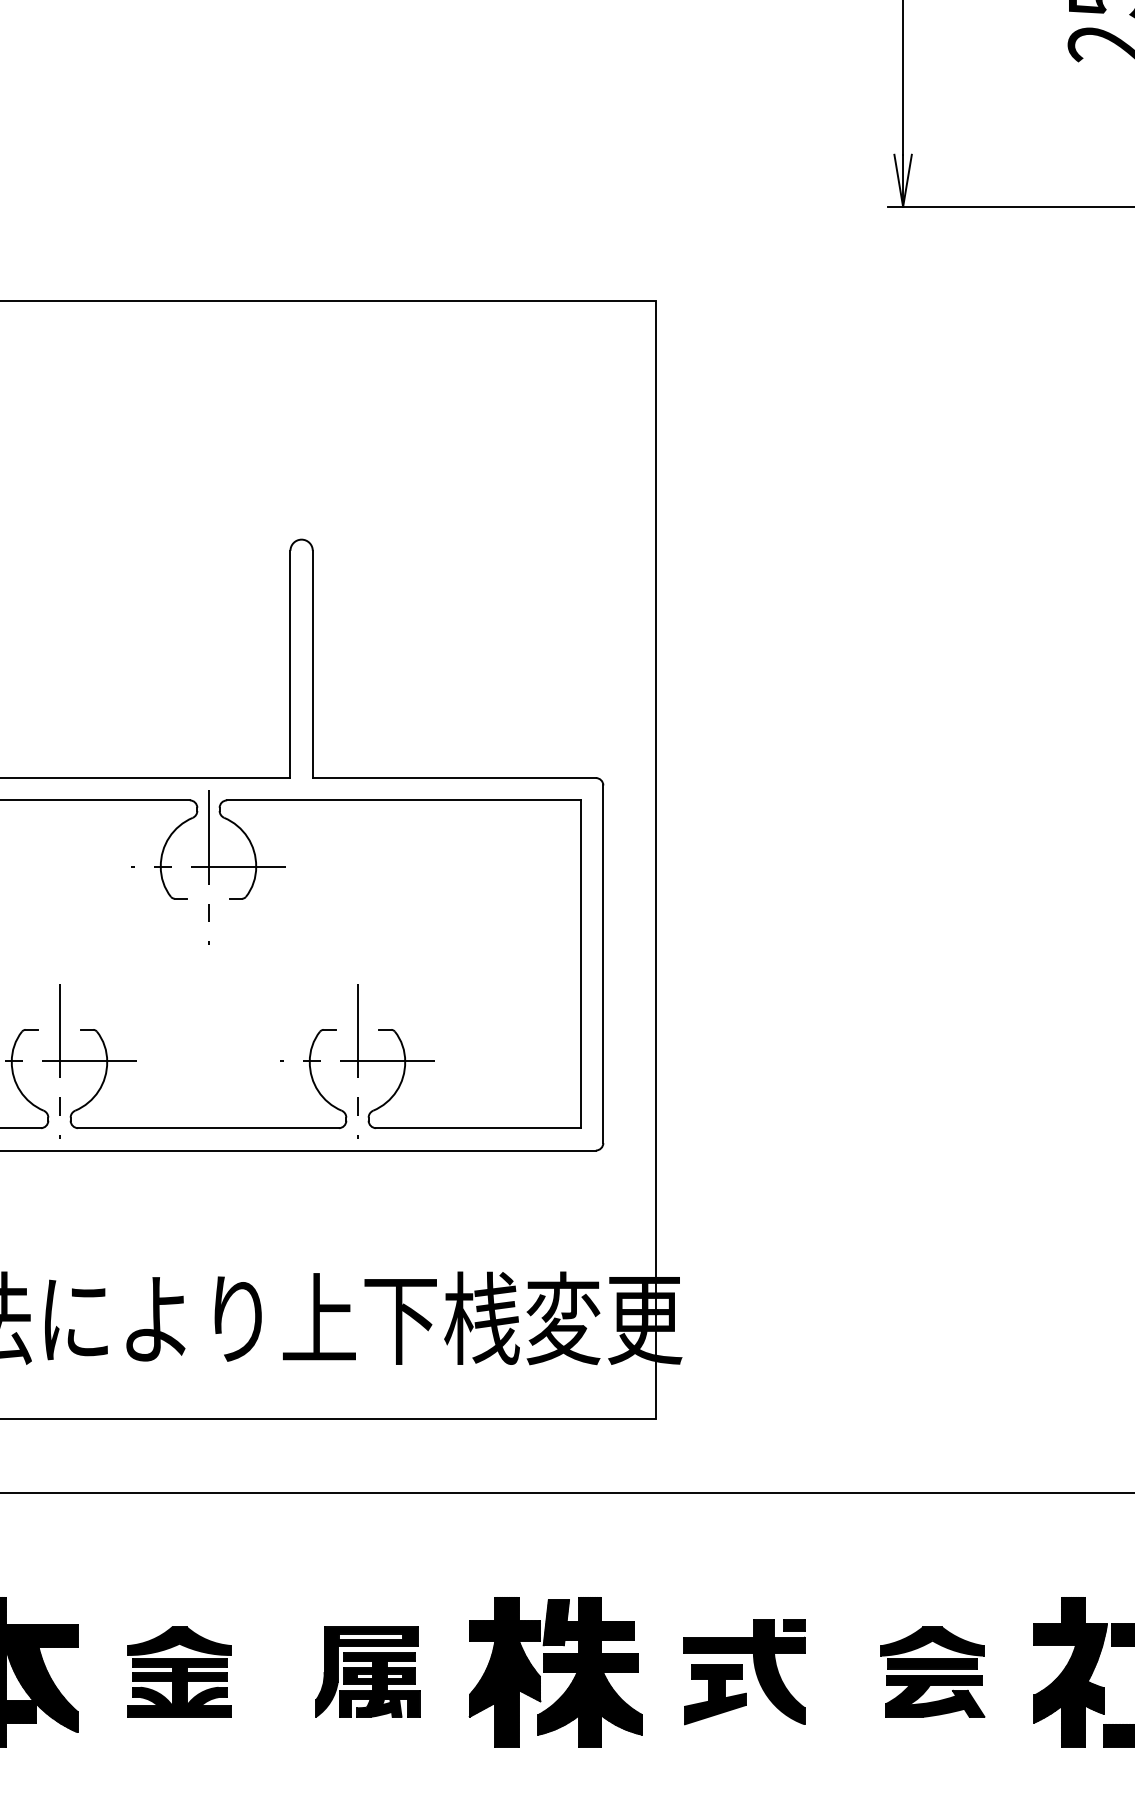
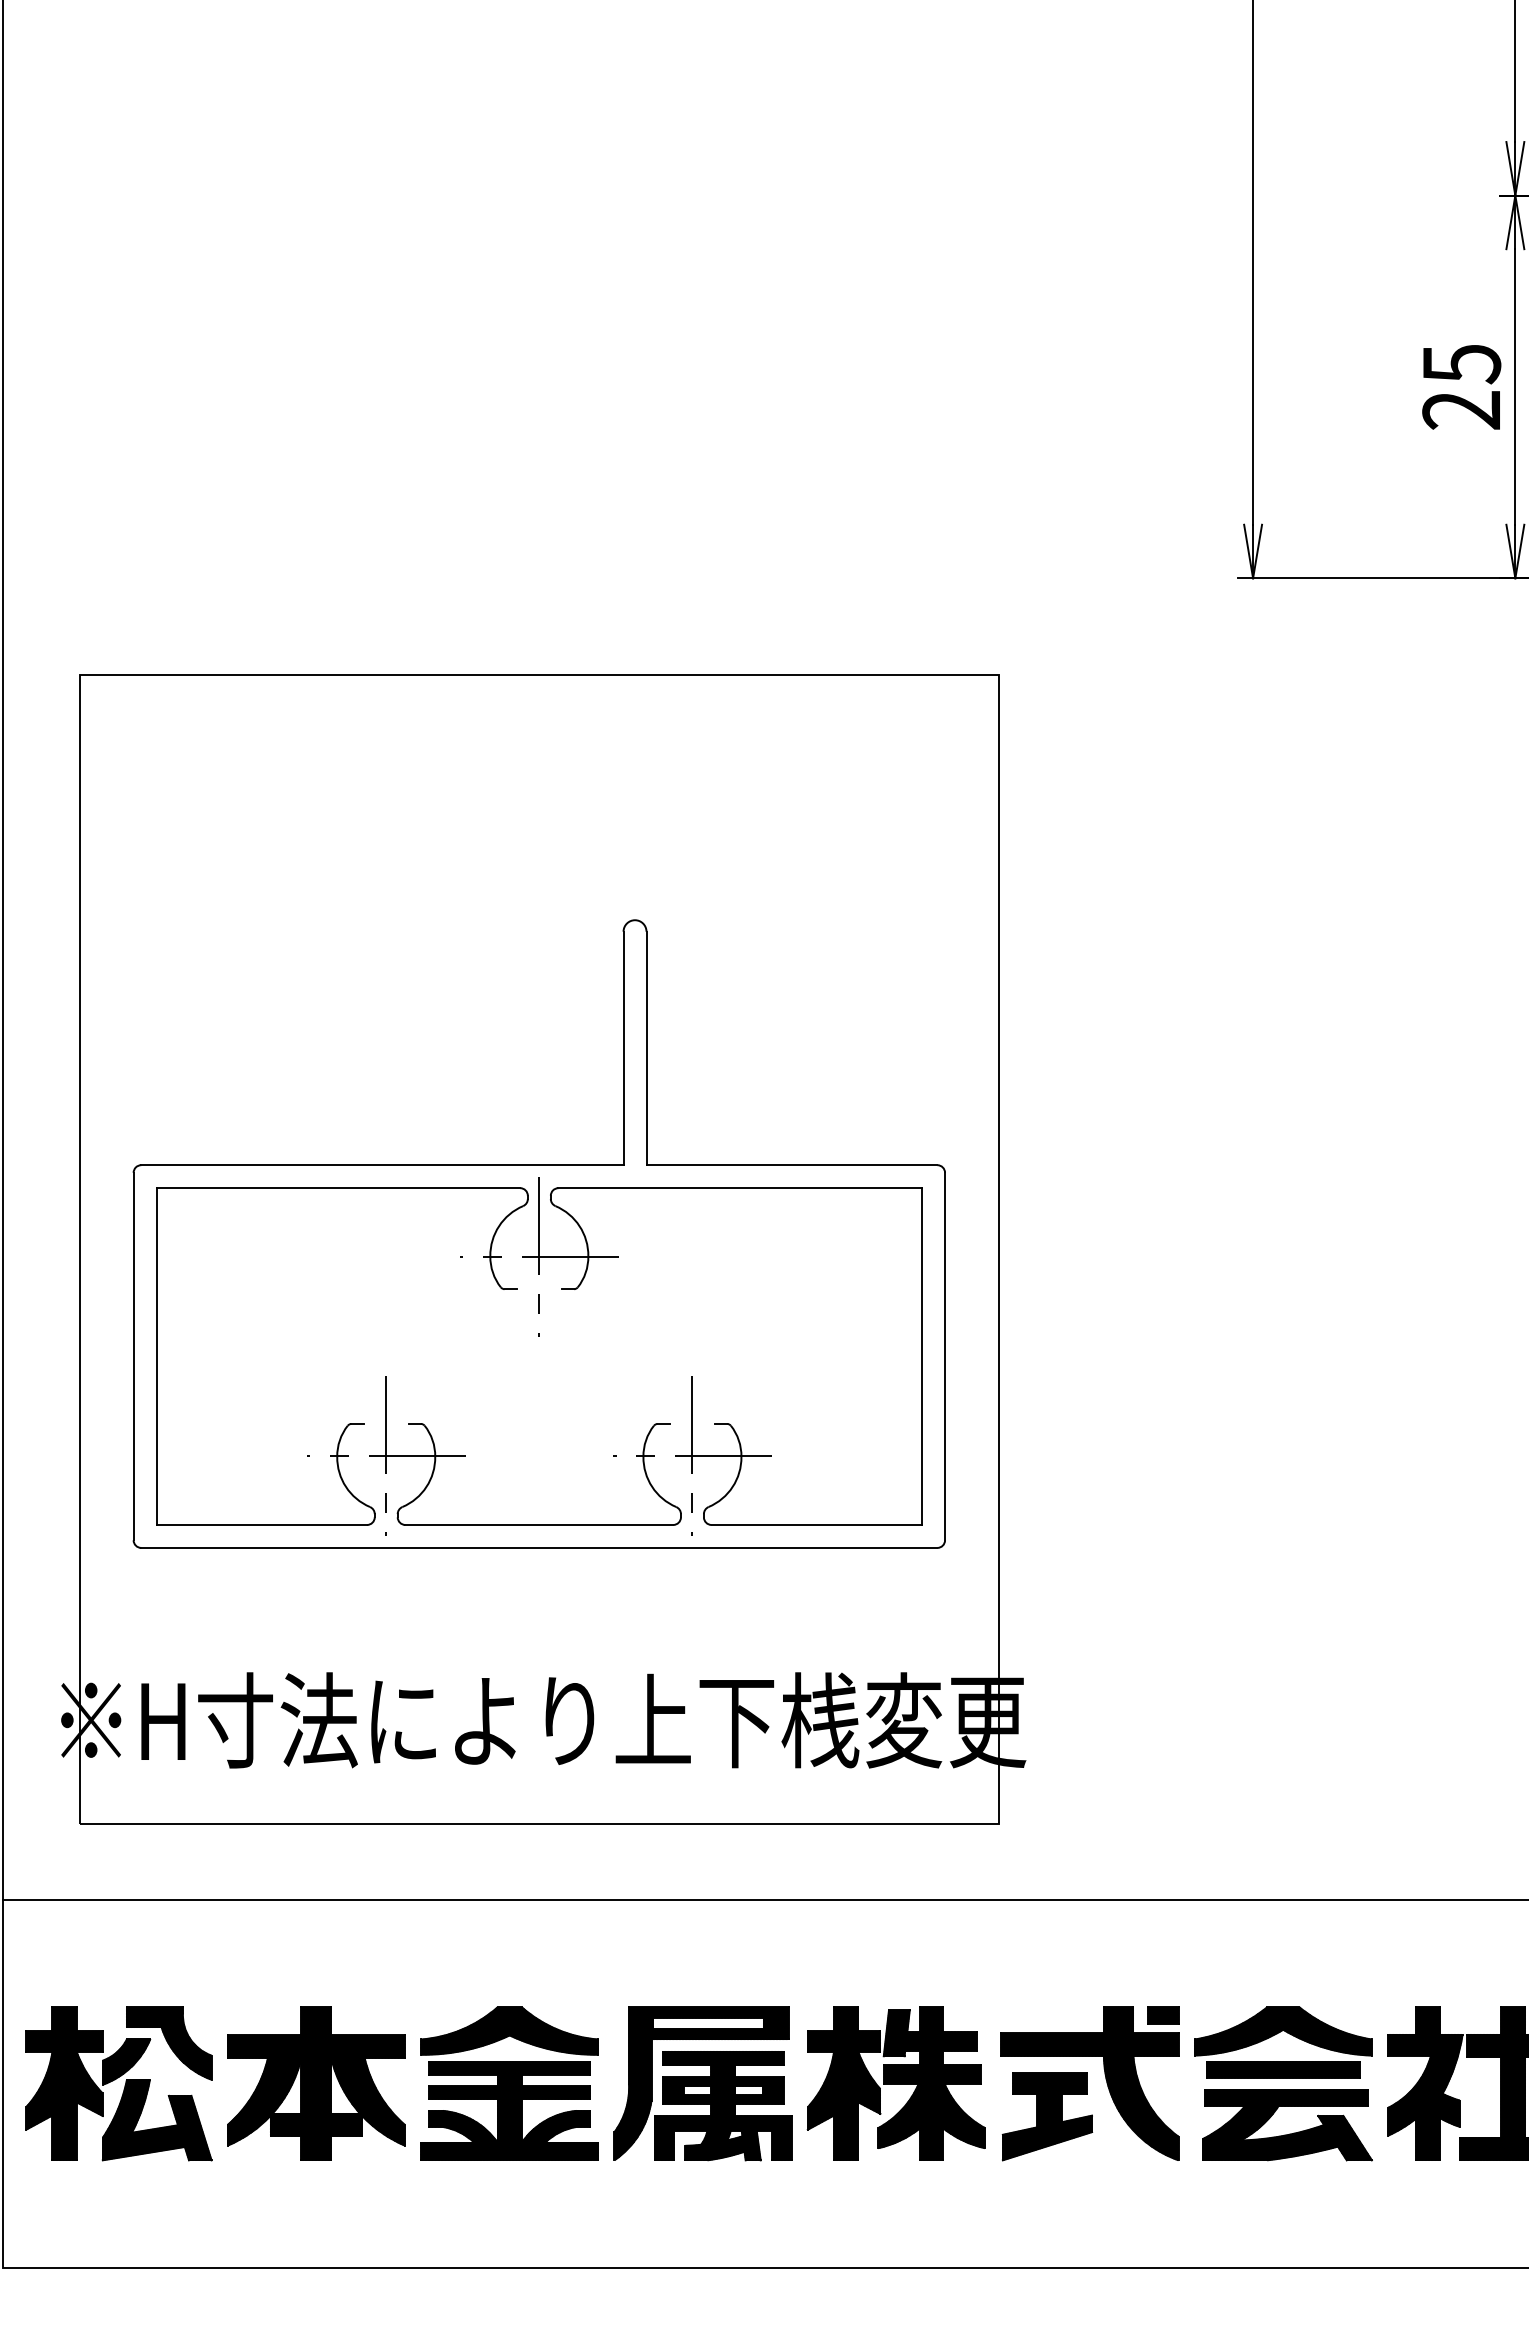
part: (179, 1671) -> (509, 2083), size x1.67
part: (367, 1671) -> (702, 2083), size x1.67
part: (743, 1671) -> (1089, 2083), size x1.43
part: (932, 1671) -> (1283, 2083), size x1.67

